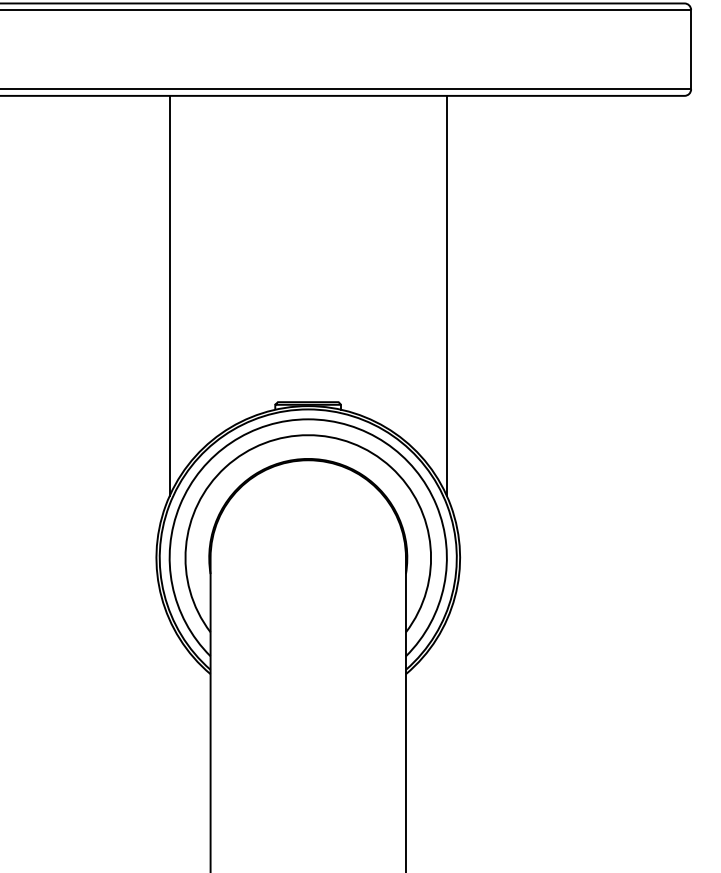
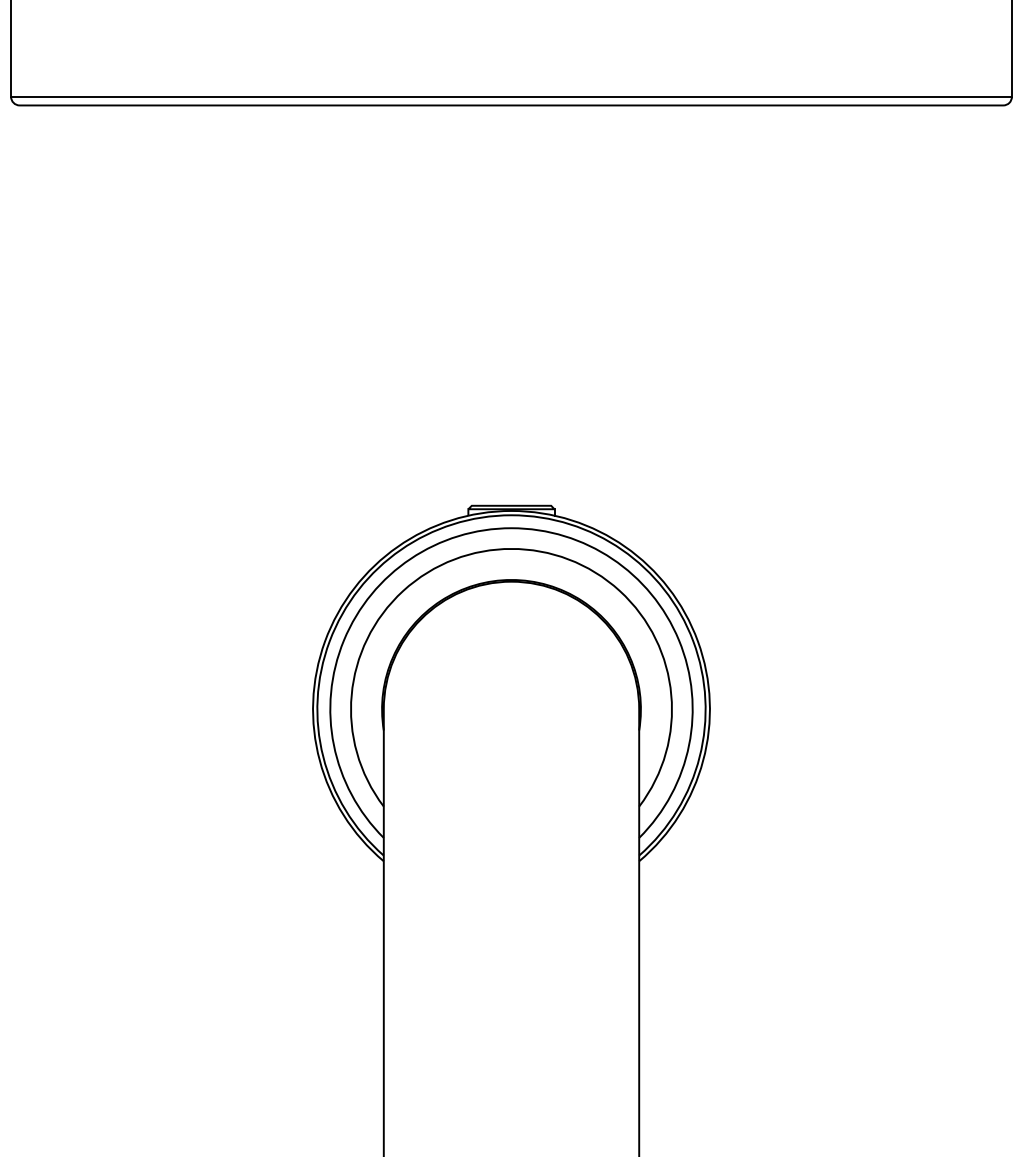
line: (169, 295) -> (330, 366), removed
line: (446, 295) -> (692, 366), removed

